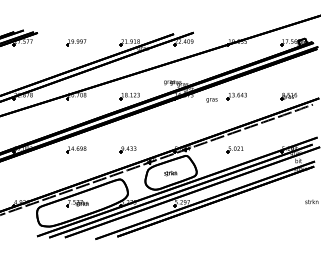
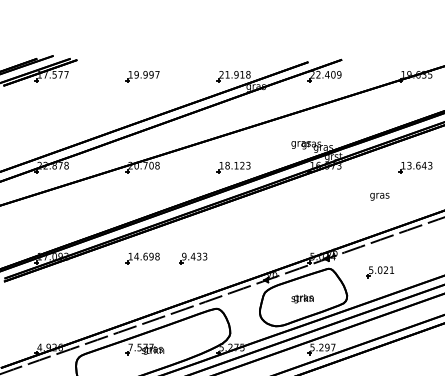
text: (211, 100) -> (378, 196), moved
part: (127, 149) -> (192, 257), moved
part: (234, 149) -> (378, 271), moved

